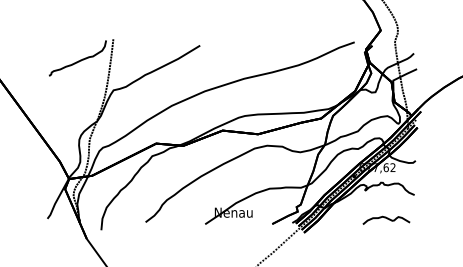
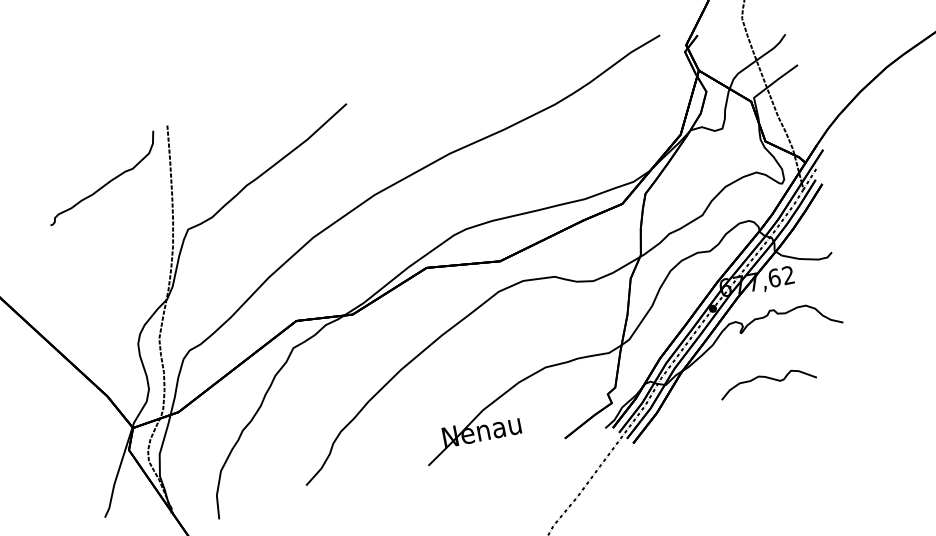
curve: (386, 218) -> (767, 378), moved

